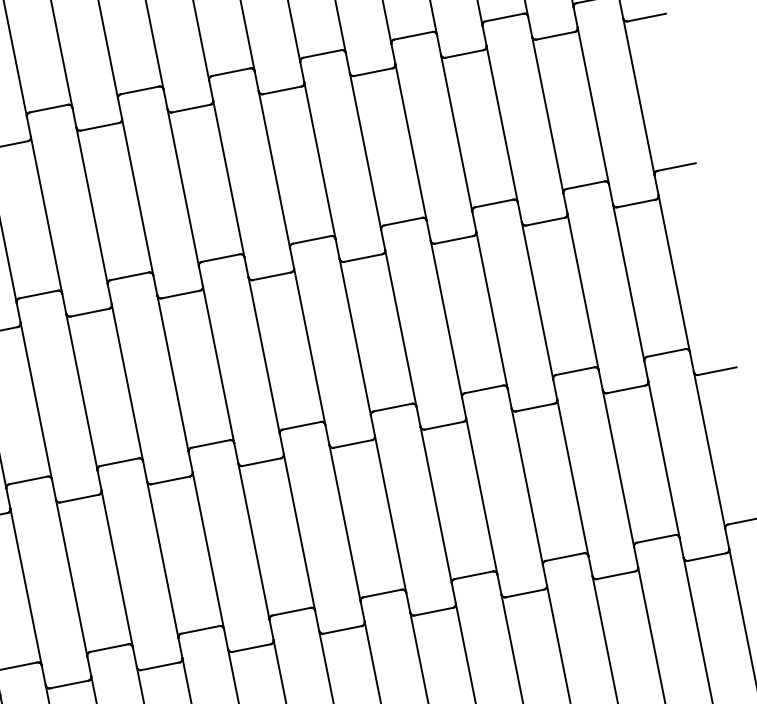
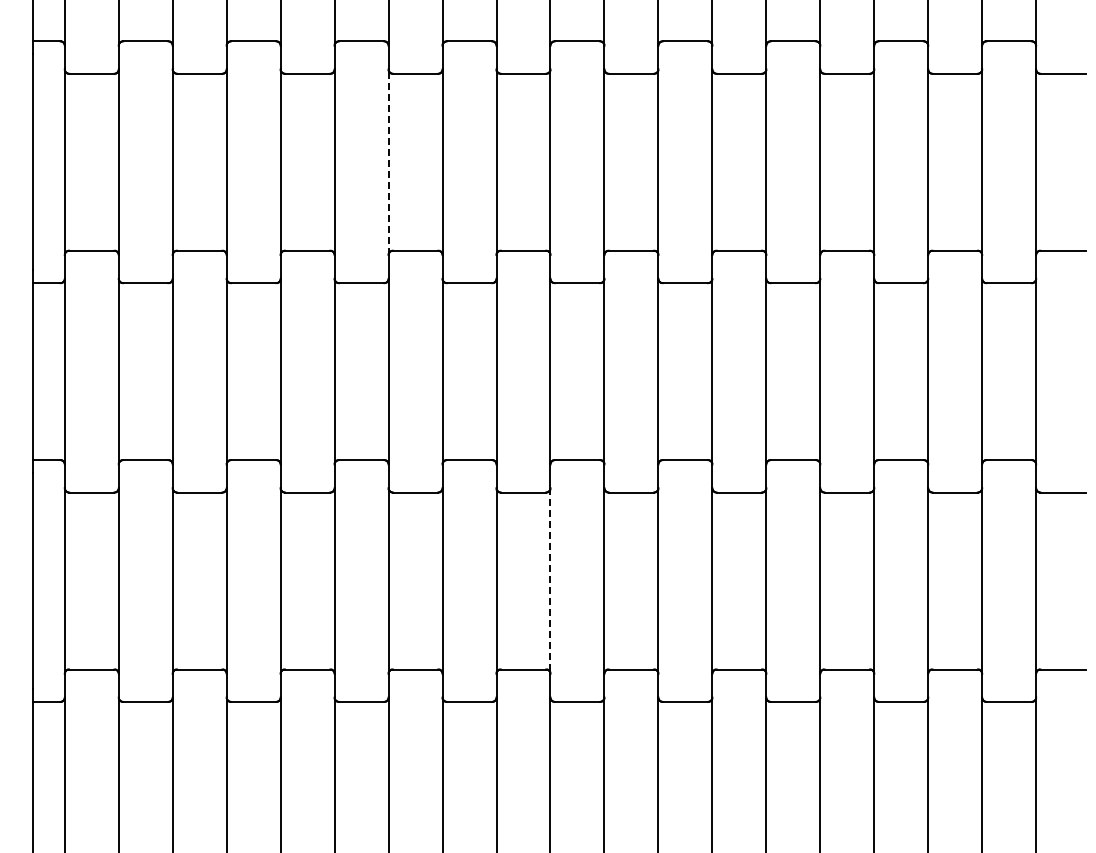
line: (92, 206) -> (388, 162), solid -> dashed
line: (299, 532) -> (550, 581), solid -> dashed

